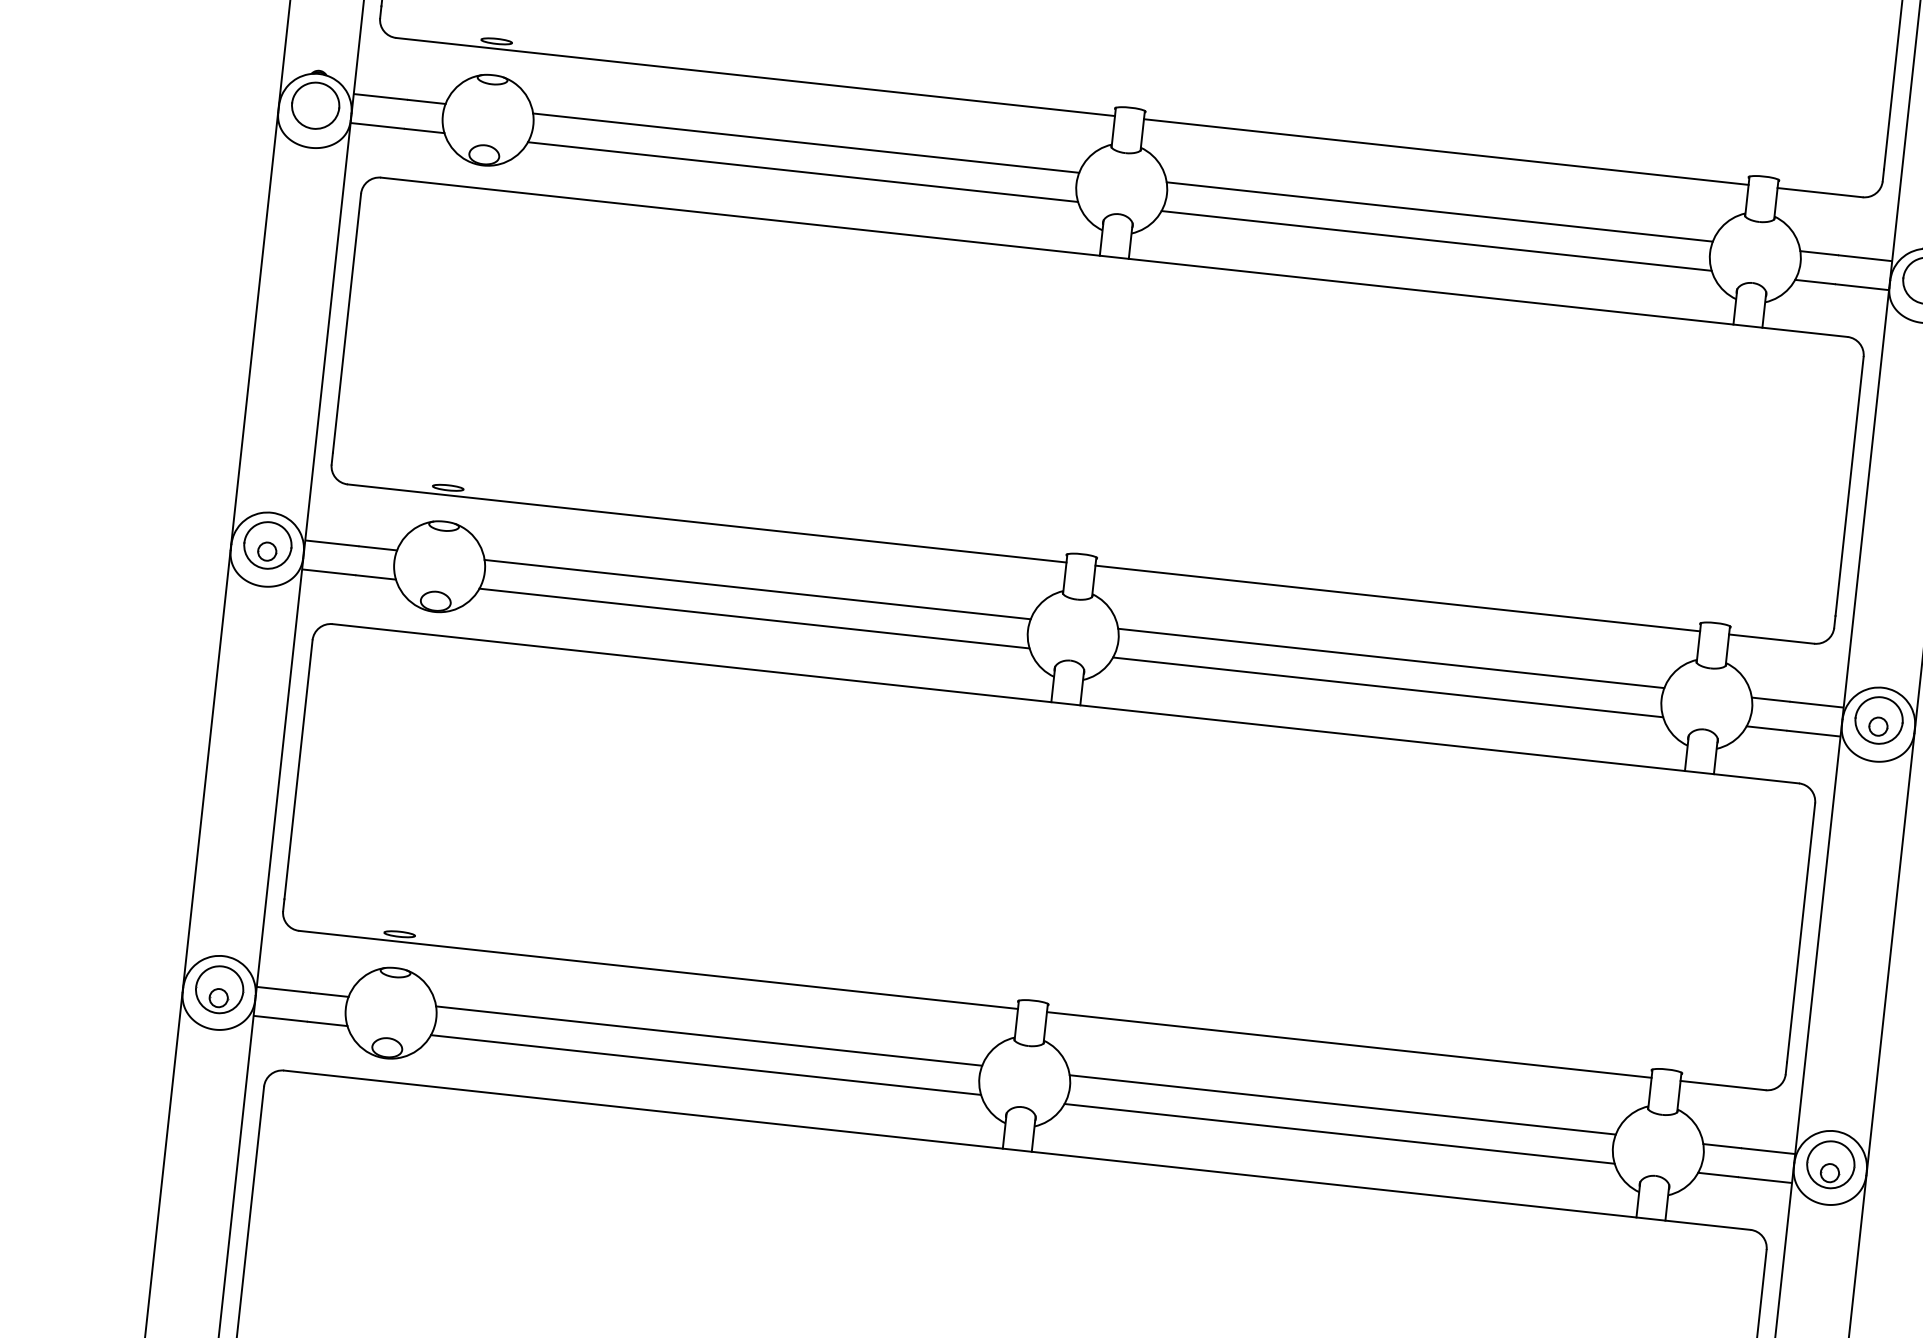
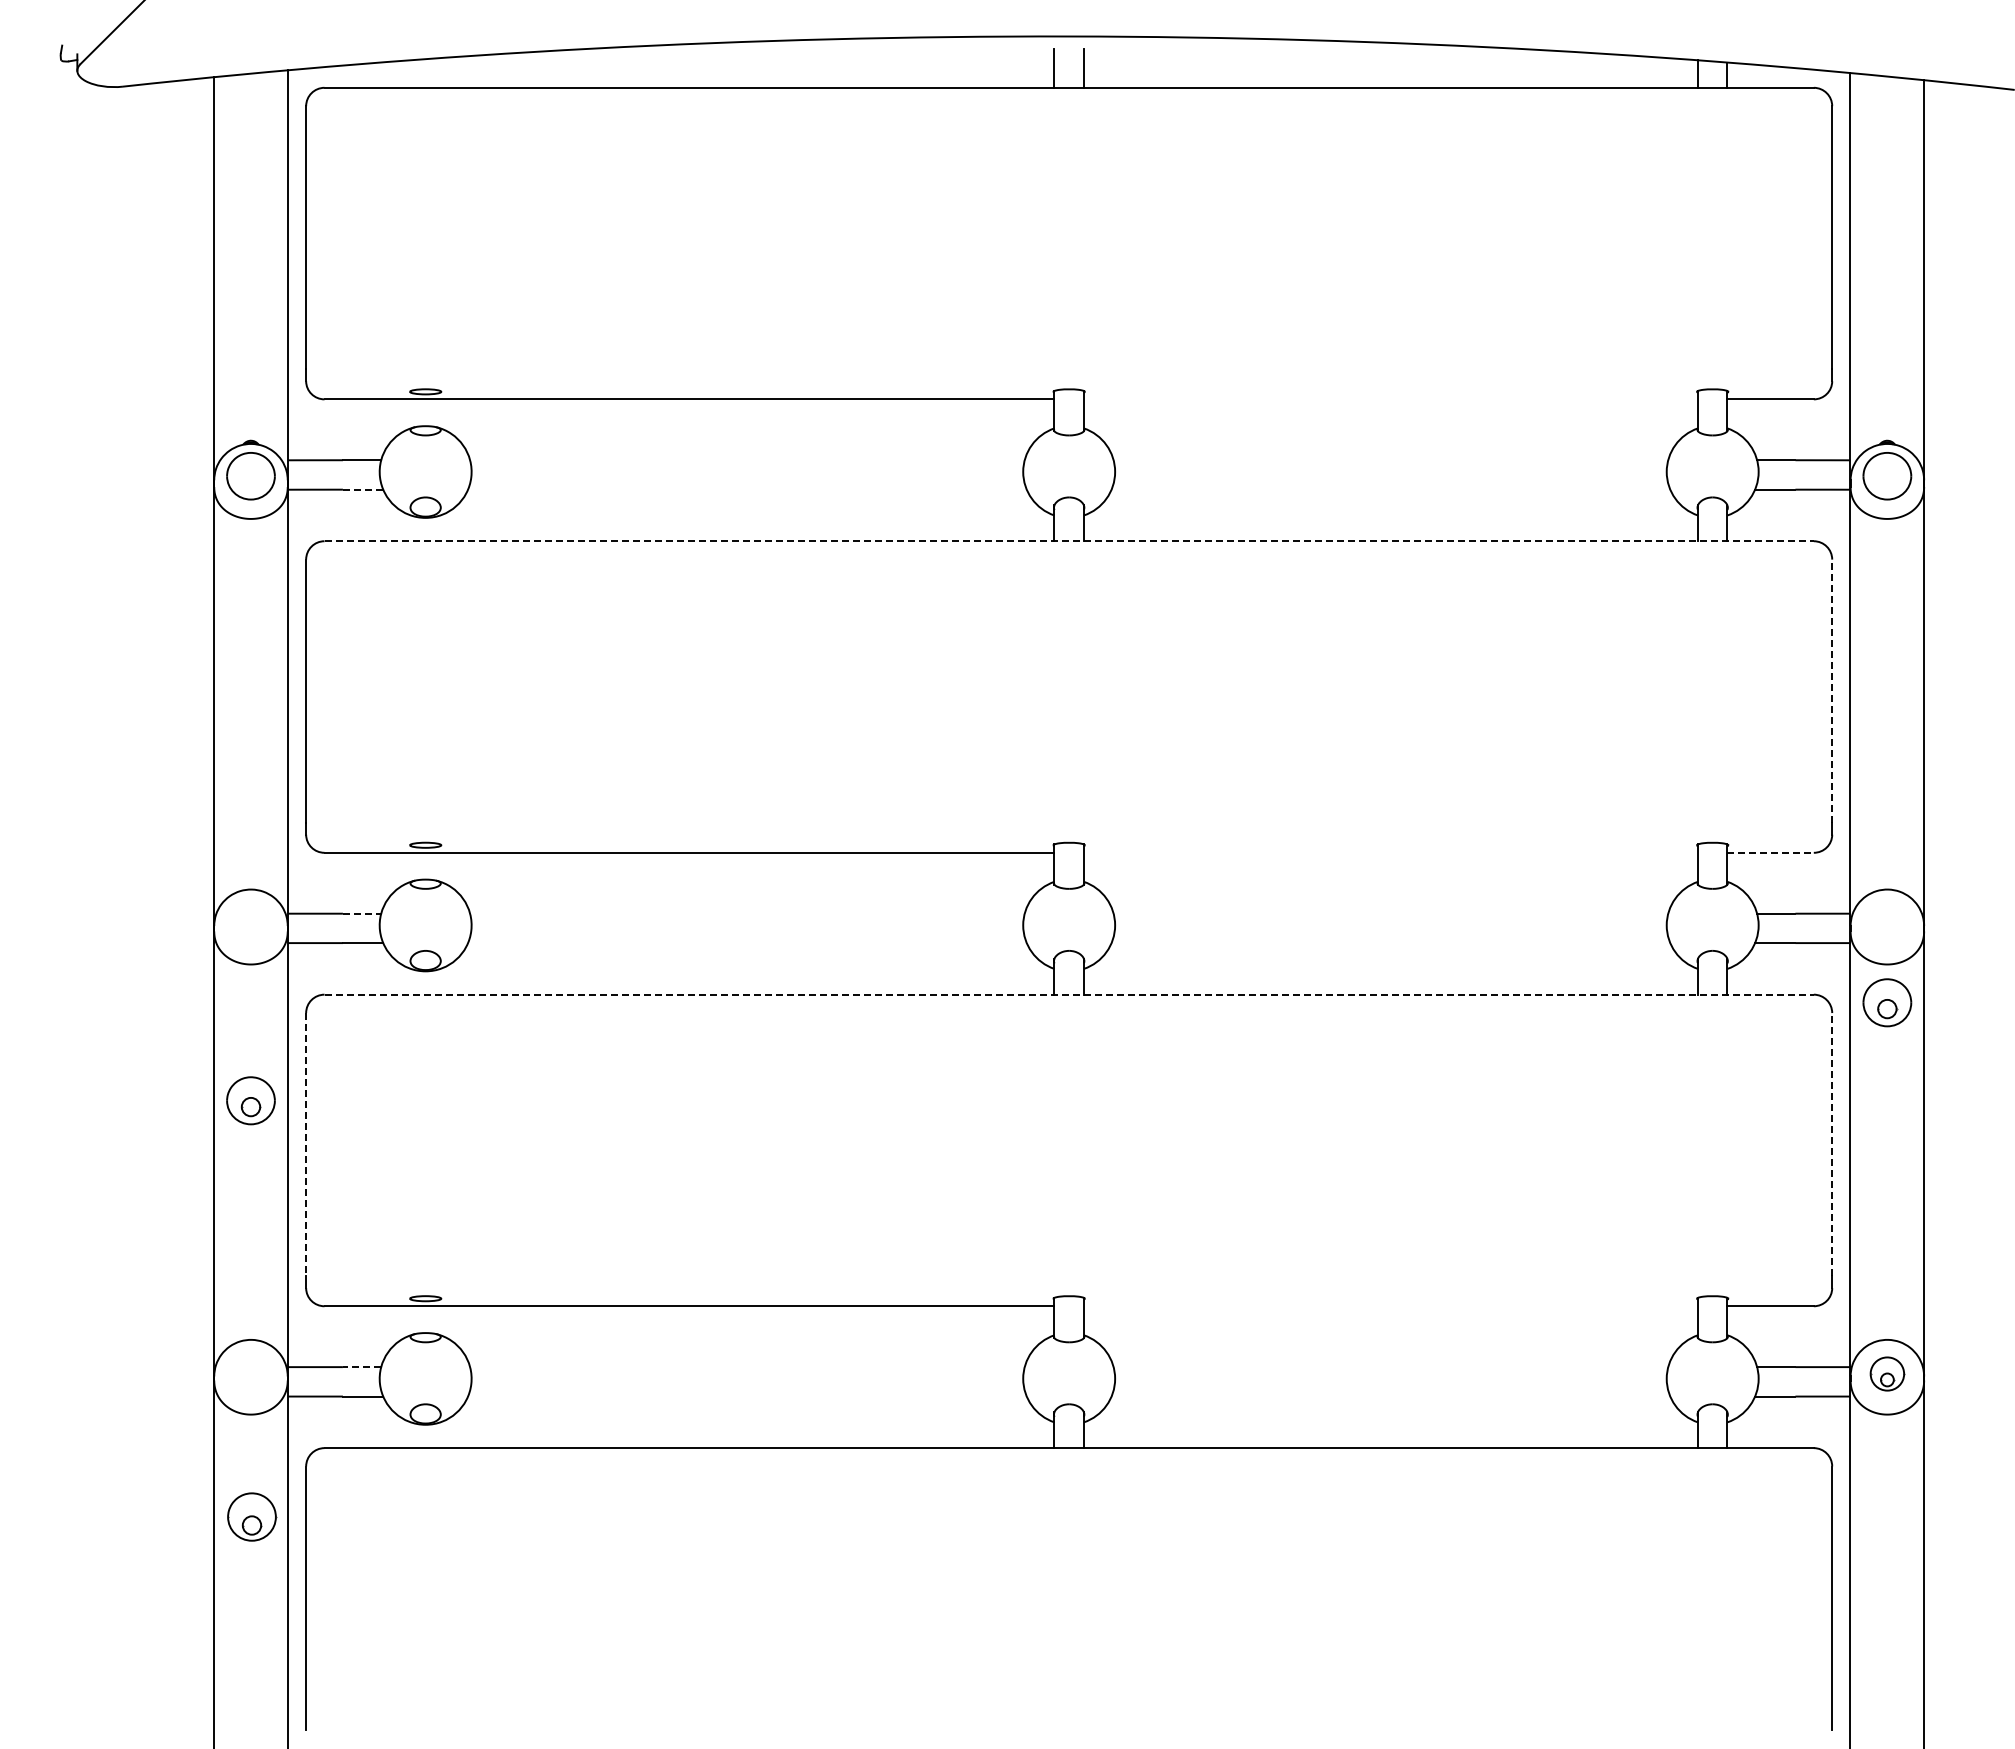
line: (424, 130) -> (362, 489), solid -> dashed
line: (806, 143) -> (747, 460), removed
line: (1445, 152) -> (1390, 399), removed
line: (803, 171) -> (747, 489), removed
line: (1439, 212) -> (1390, 460), removed
line: (1436, 240) -> (1390, 489), removed
line: (1114, 257) -> (1069, 541), solid -> dashed
line: (1849, 485) -> (1832, 690), solid -> dashed
part: (267, 545) -> (250, 1100), moved
line: (378, 548) -> (362, 913), solid -> dashed
line: (757, 589) -> (747, 913), removed
line: (1397, 598) -> (1390, 852), removed
line: (754, 618) -> (747, 943), removed
line: (1772, 638) -> (1771, 852), solid -> dashed
line: (1390, 658) -> (1390, 913), removed
line: (1387, 687) -> (1390, 943), removed
line: (1066, 703) -> (1069, 994), solid -> dashed
part: (1879, 720) -> (1887, 1002), moved
line: (298, 770) -> (306, 1145), solid -> dashed
line: (1801, 932) -> (1832, 1144), solid -> dashed
part: (220, 989) -> (252, 1516), moved
line: (329, 995) -> (361, 1367), solid -> dashed
line: (709, 1036) -> (747, 1367), removed
line: (1348, 1045) -> (1390, 1306), removed
line: (706, 1064) -> (747, 1396), removed
line: (1342, 1105) -> (1390, 1367), removed
line: (1339, 1133) -> (1390, 1396), removed
part: (1831, 1164) -> (1887, 1373), size x0.7

